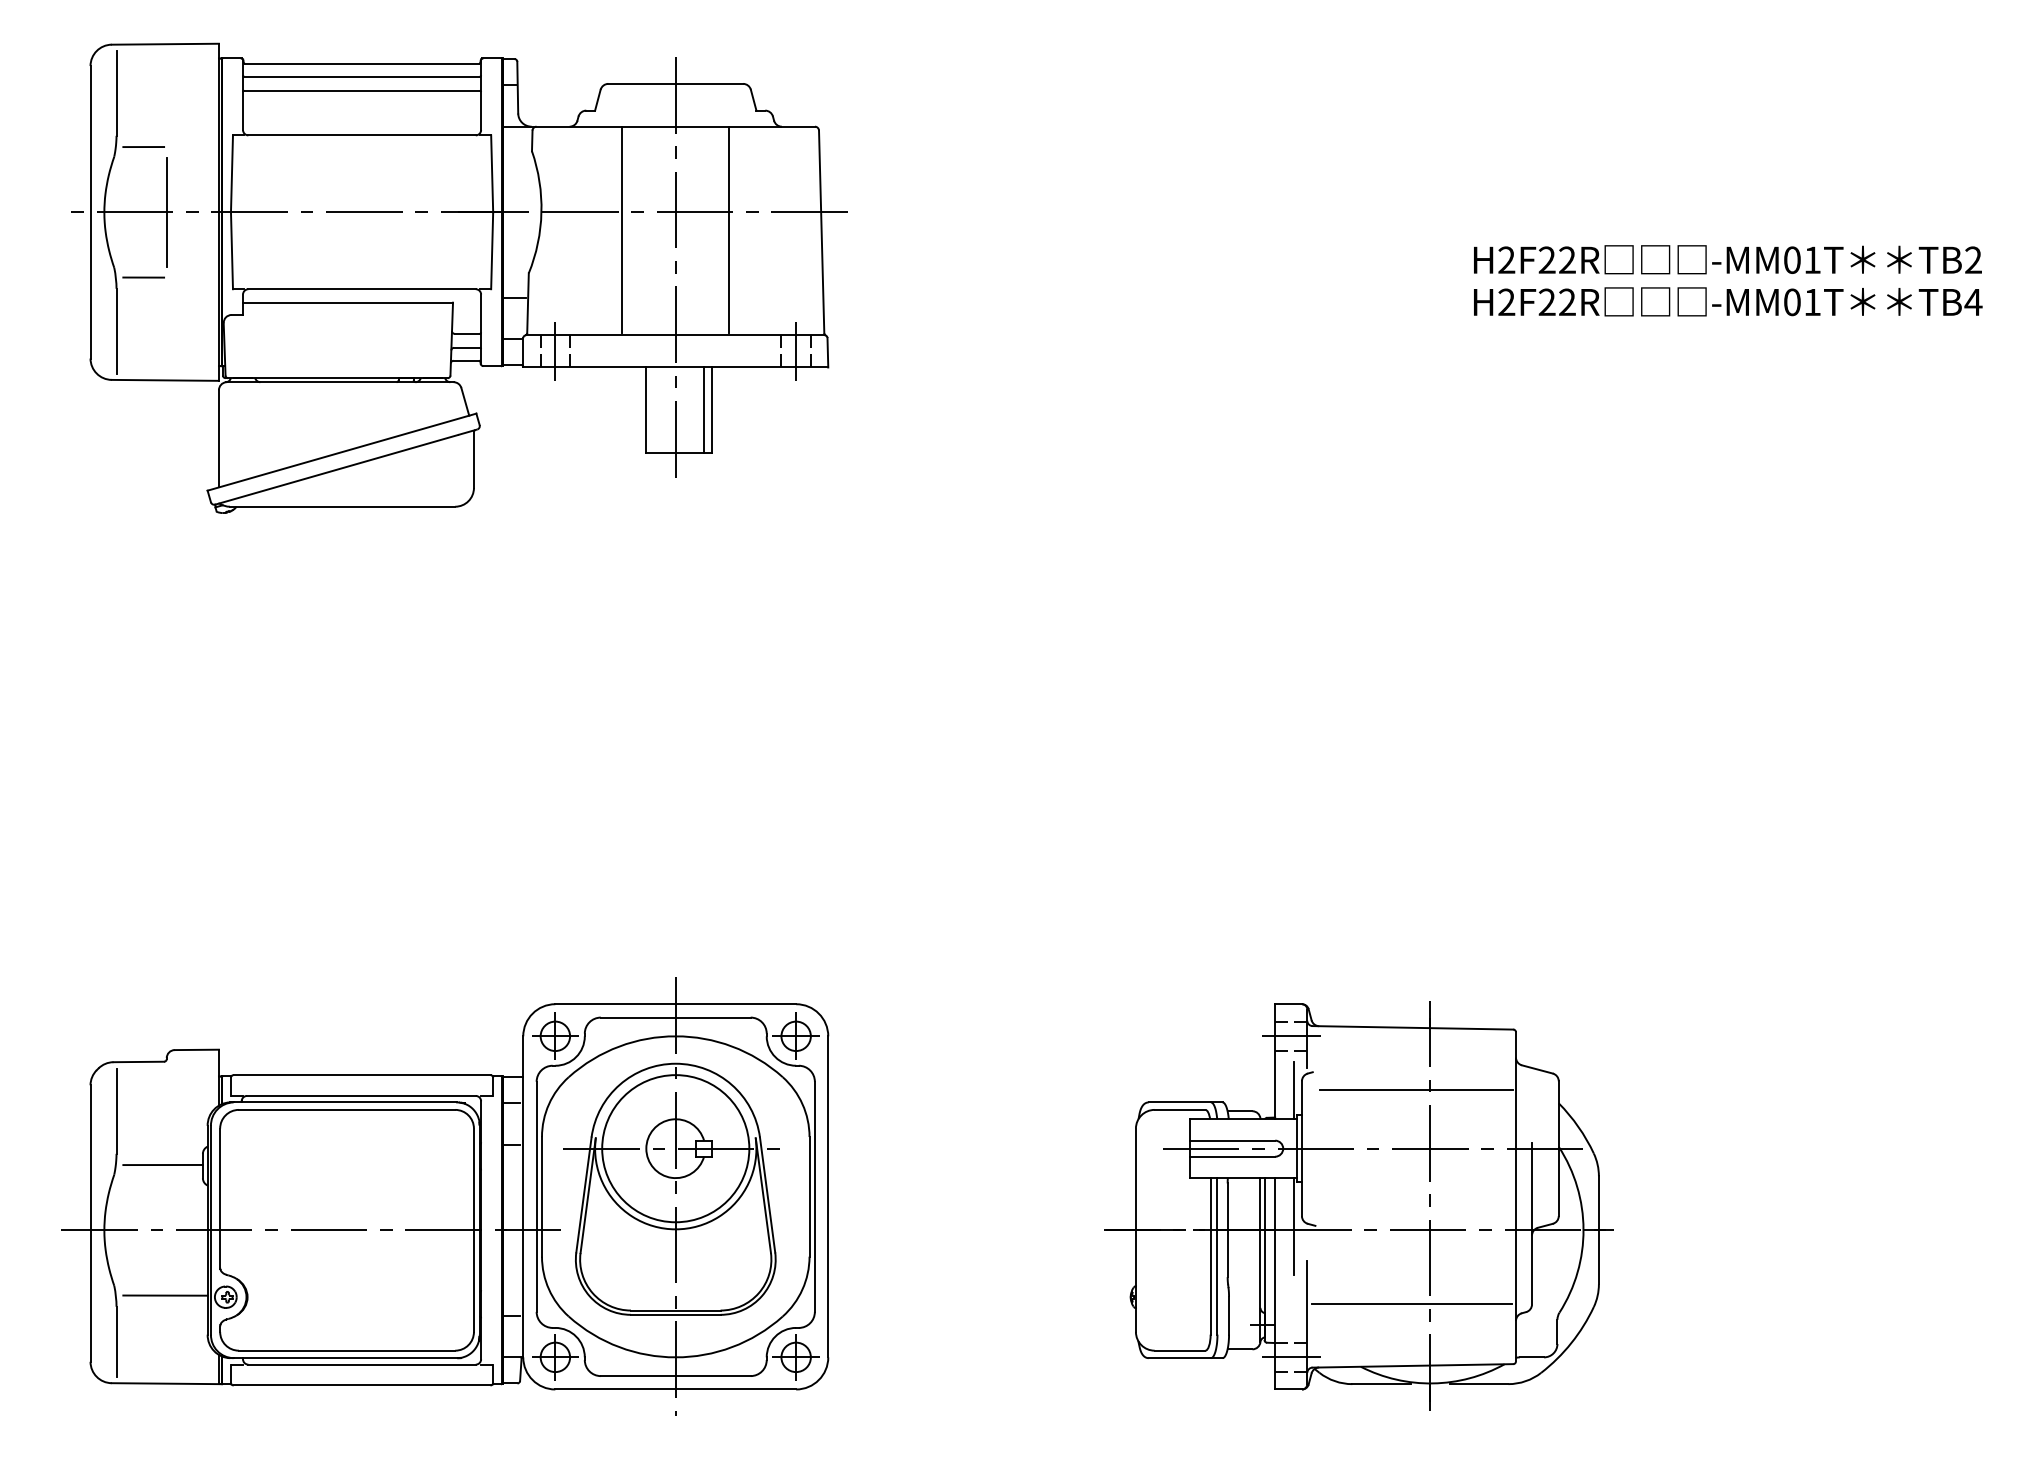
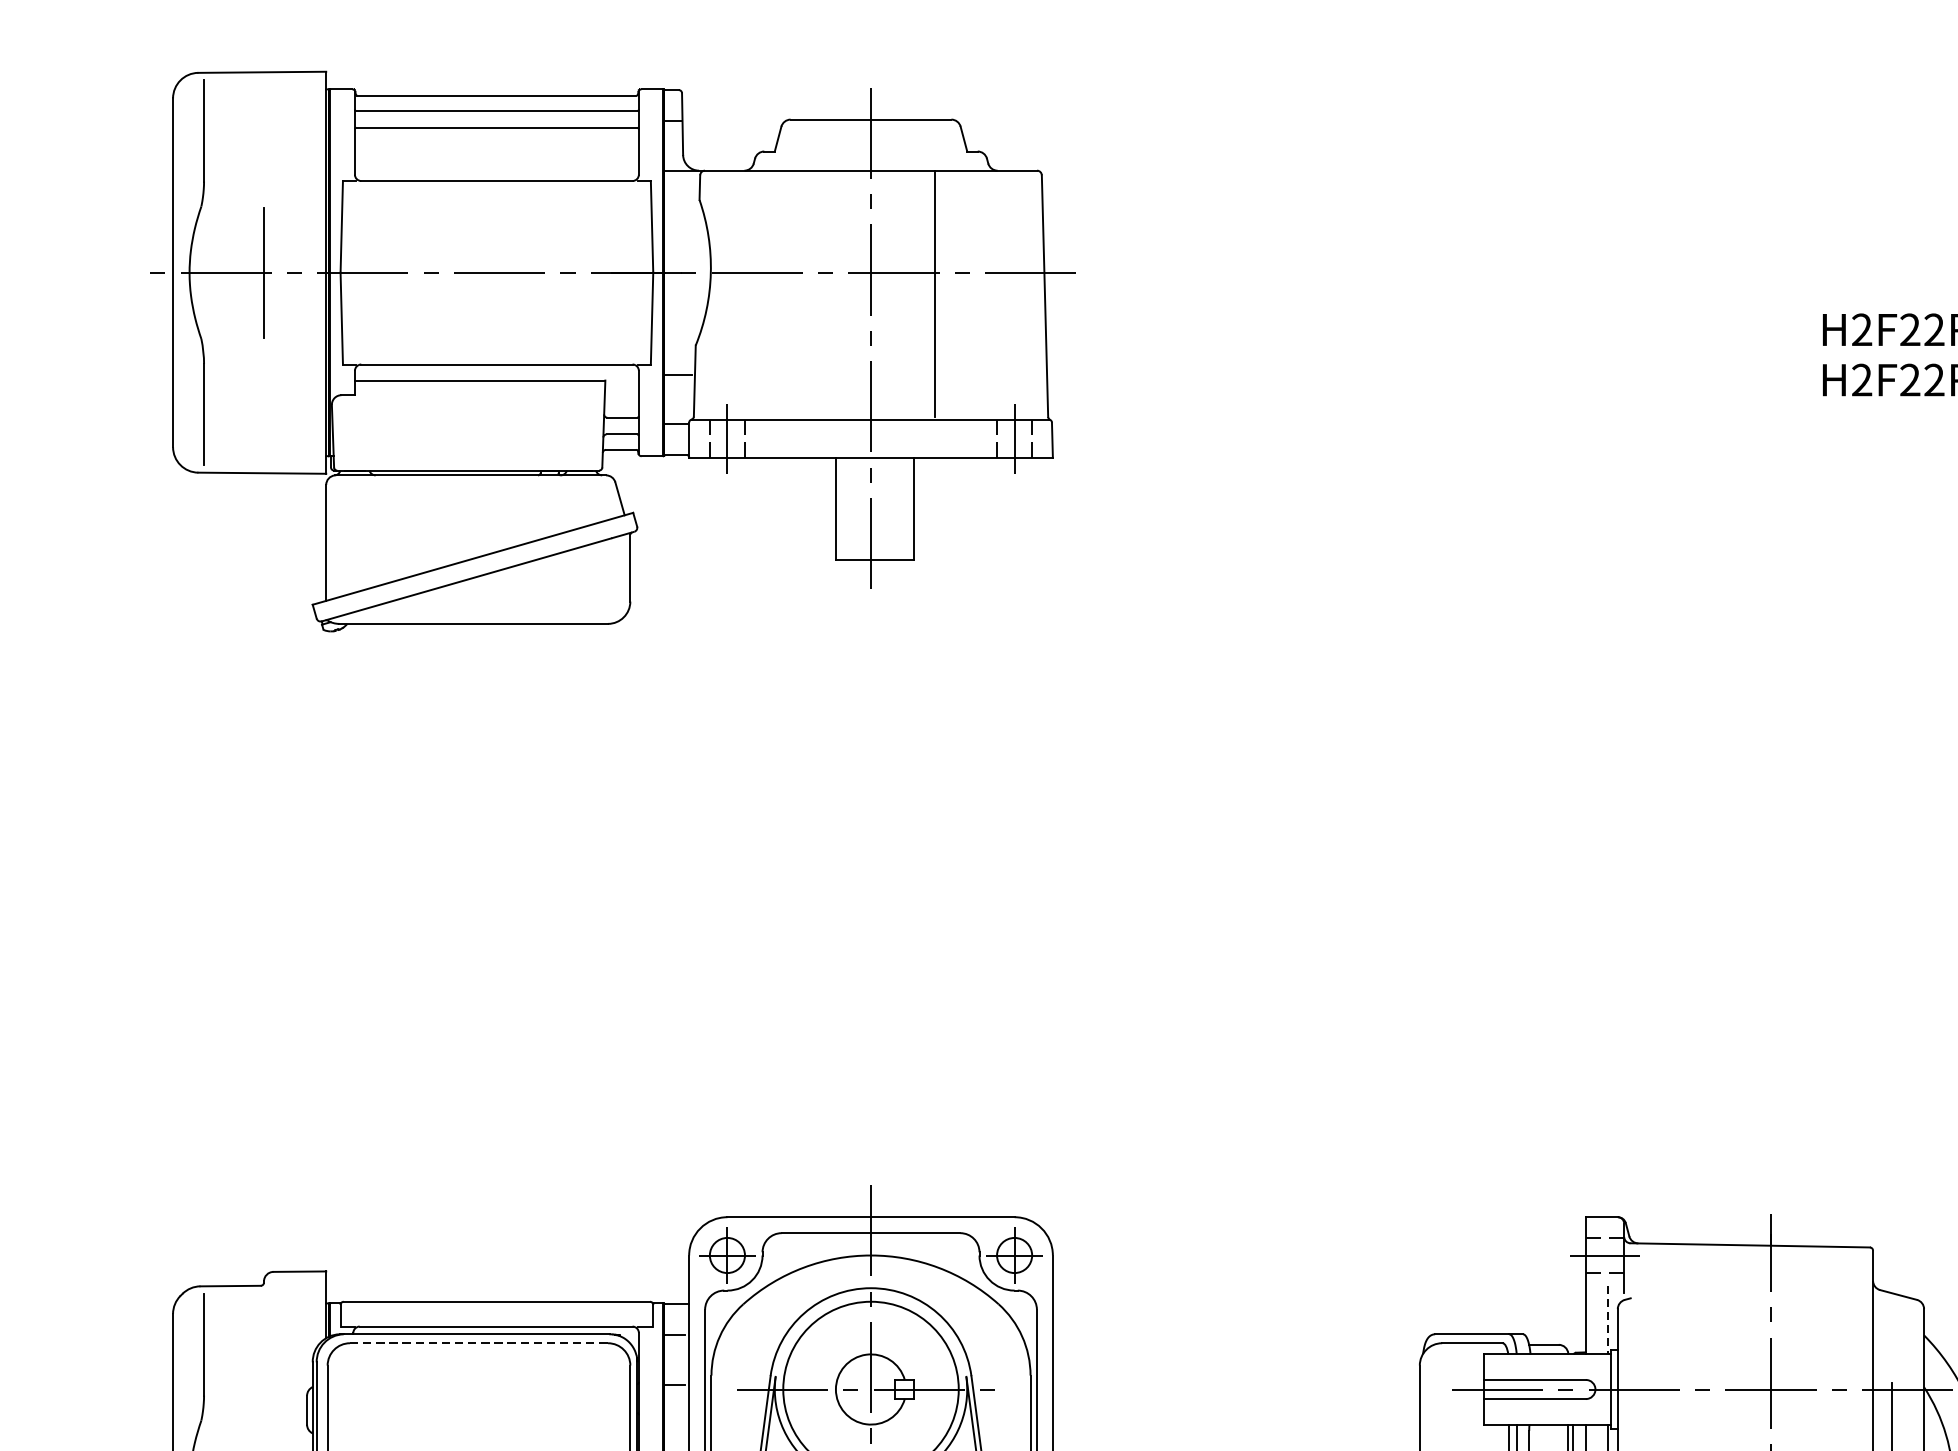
line: (143, 147) -> (236, 195), removed
line: (622, 229) -> (807, 293), removed
line: (143, 277) -> (236, 350), removed
line: (704, 410) -> (905, 509), removed
line: (1416, 1089) -> (1754, 1318), removed
line: (1293, 1090) -> (1607, 1320), solid -> dashed
line: (347, 1109) -> (479, 1342), solid -> dashed
line: (162, 1164) -> (258, 1408), removed

